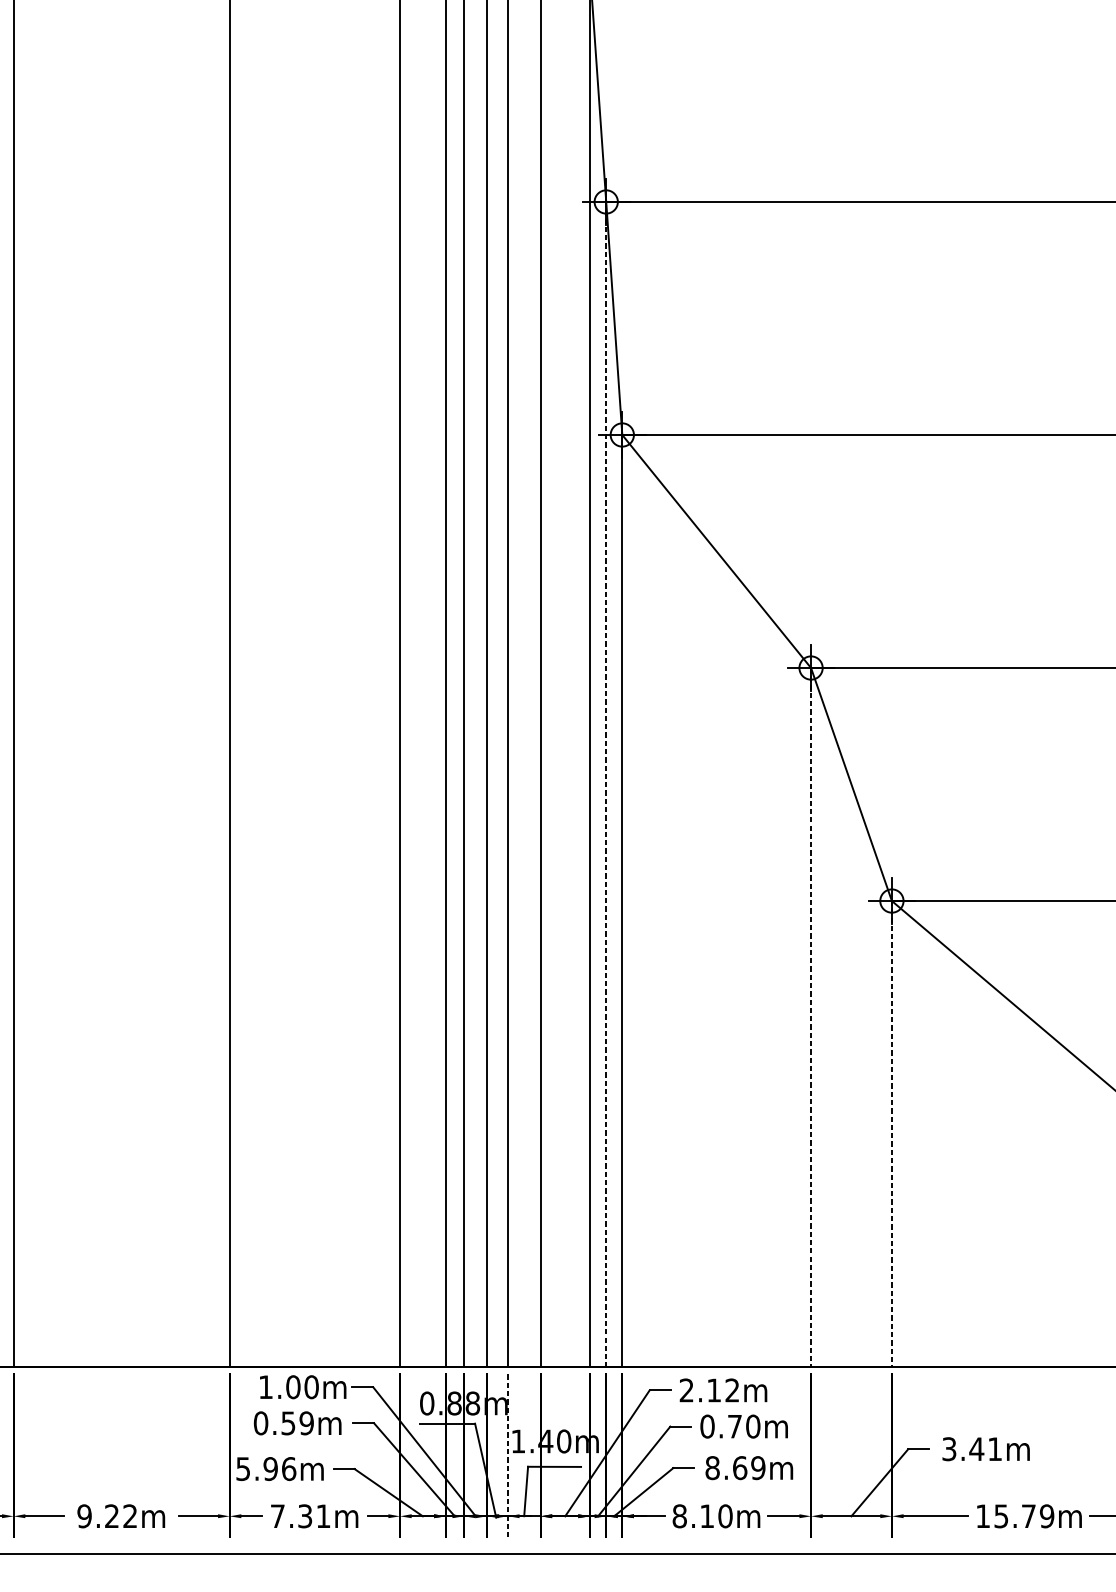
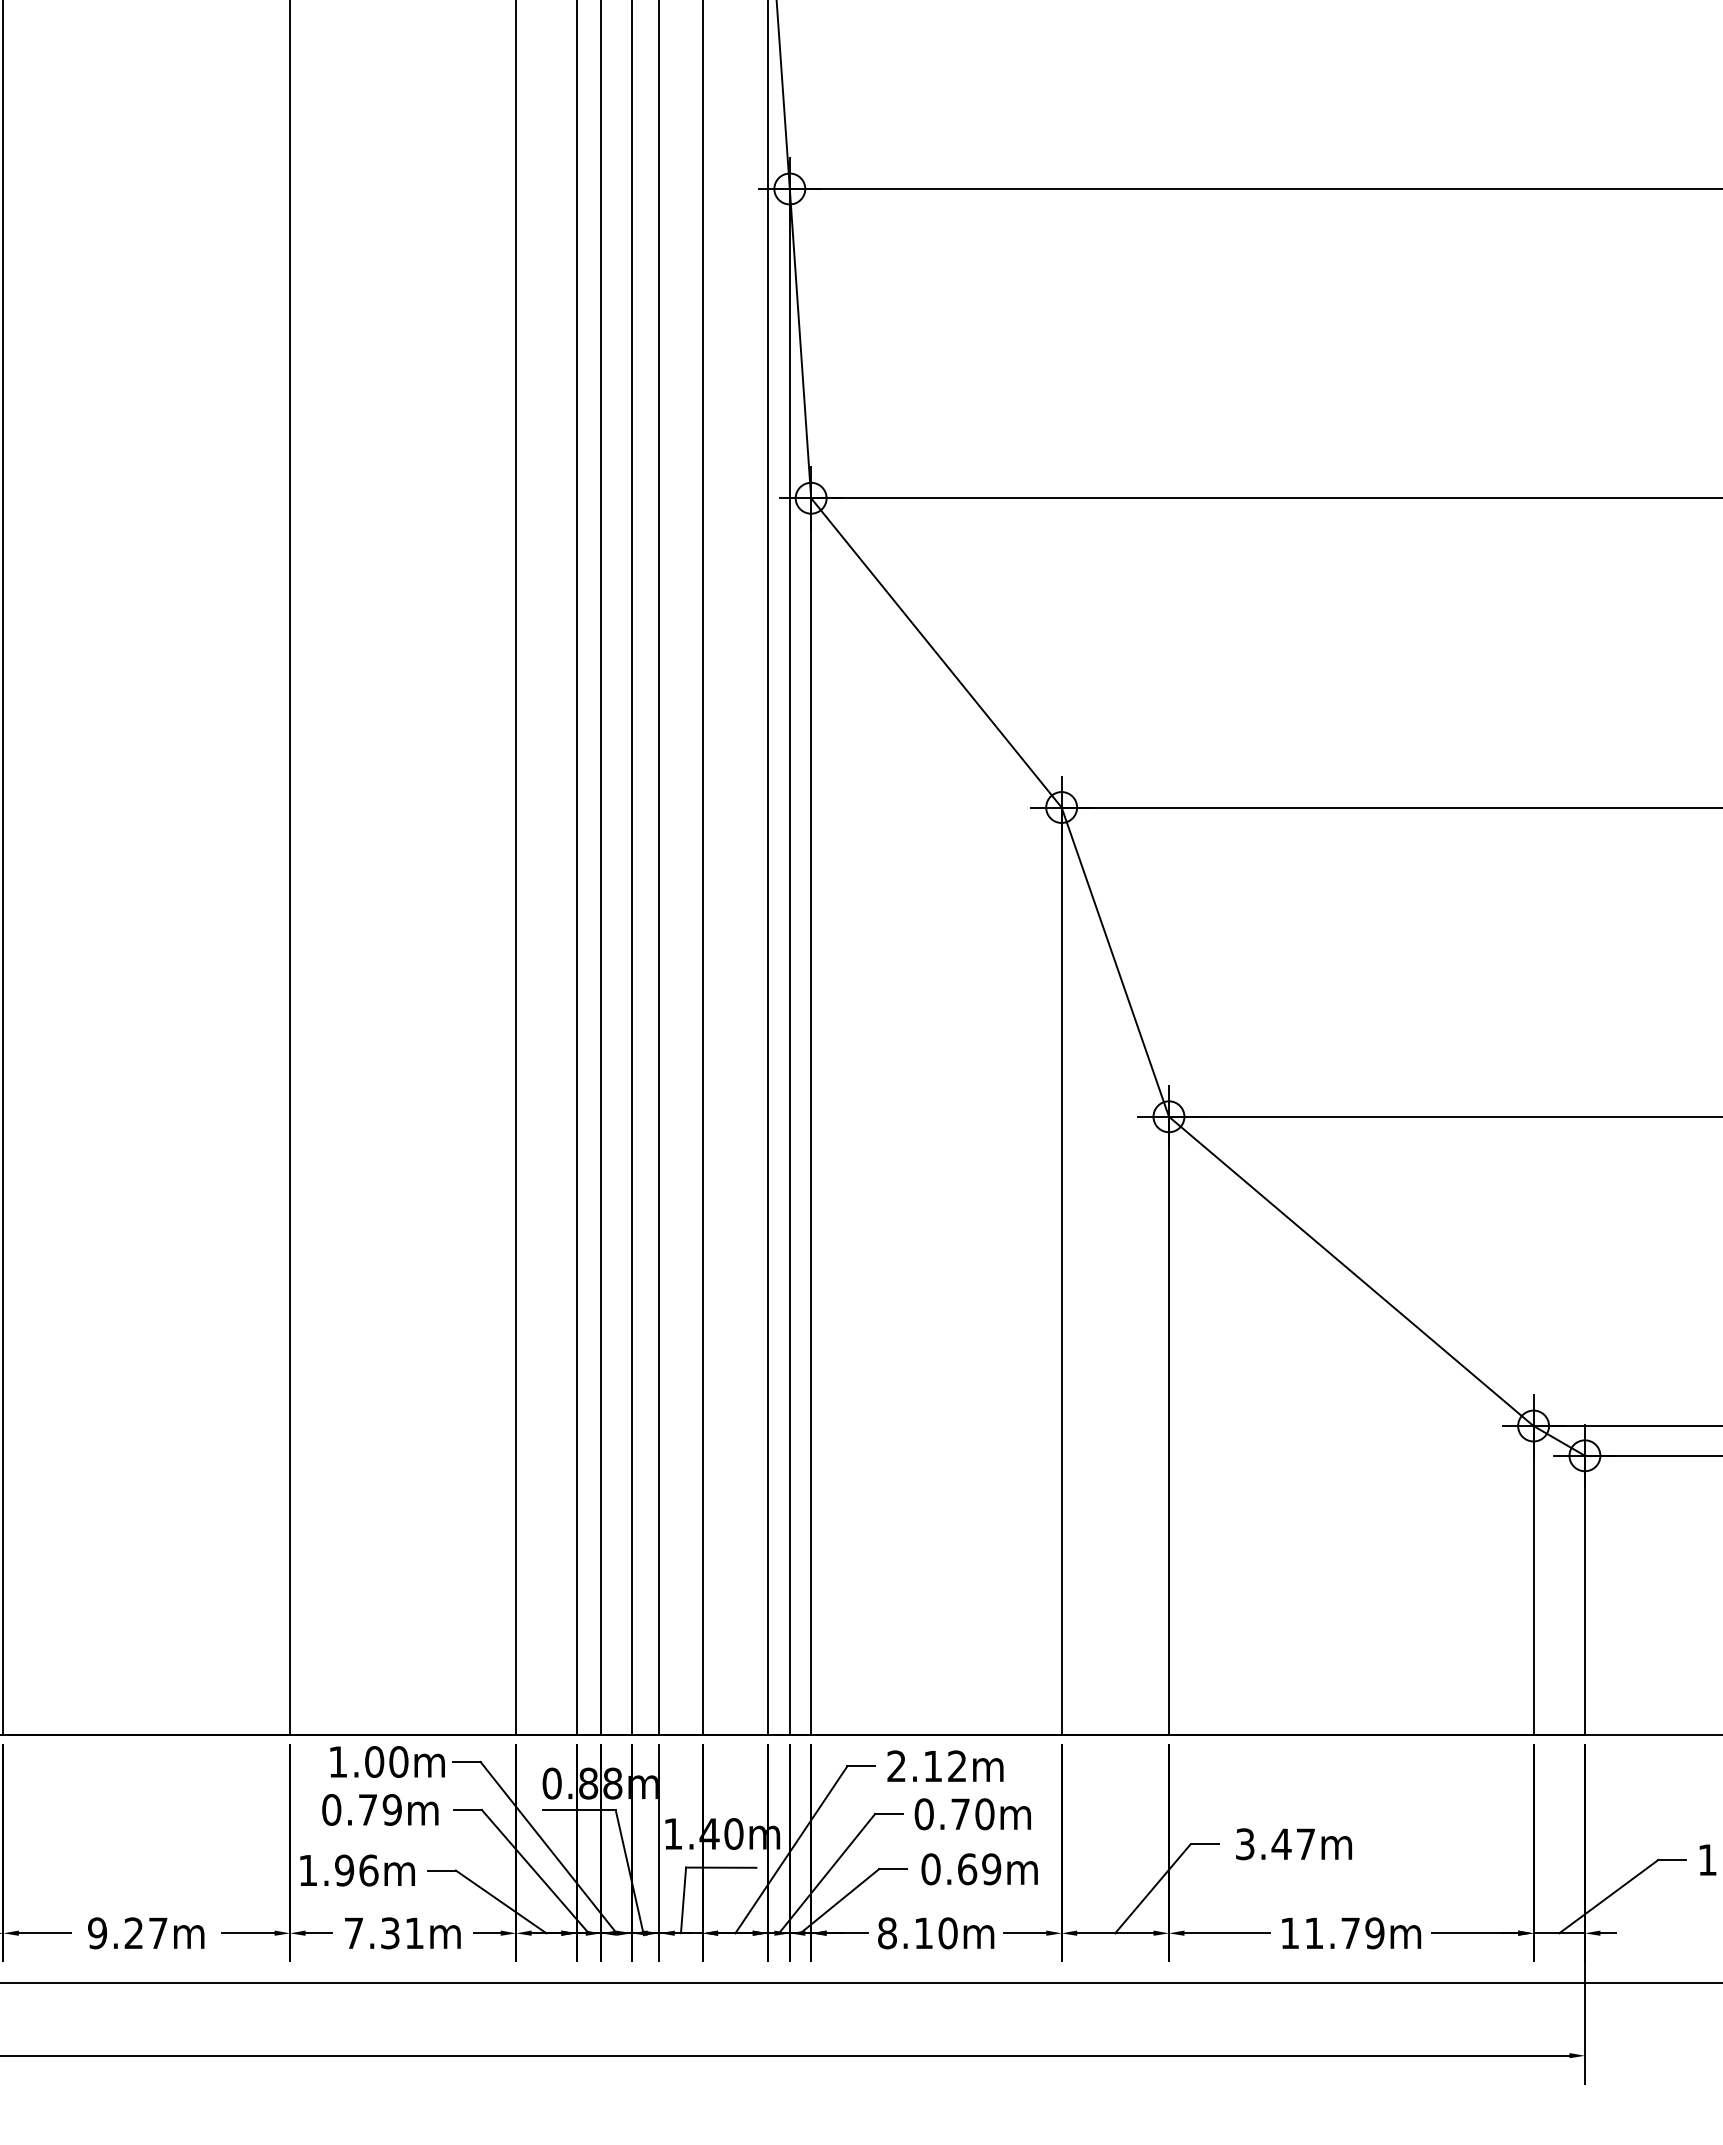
line: (605, 784) -> (789, 962), dashed -> solid
line: (810, 1017) -> (1061, 1271), dashed -> solid
line: (891, 1134) -> (1168, 1426), dashed -> solid
text: (288, 1423) -> (367, 1809), 0.59m -> 0.79m
text: (994, 1448) -> (1305, 1843), 3.41m -> 3.47m
line: (508, 1456) -> (659, 1853), dashed -> solid
text: (242, 1468) -> (307, 1870), 5.96m -> 1.96m
text: (712, 1468) -> (930, 1869), 8.69m -> 0.69m
text: (130, 1515) -> (158, 1932), 9.22m -> 9.27m
text: (1001, 1516) -> (1314, 1933), 15.79m -> 11.79m

